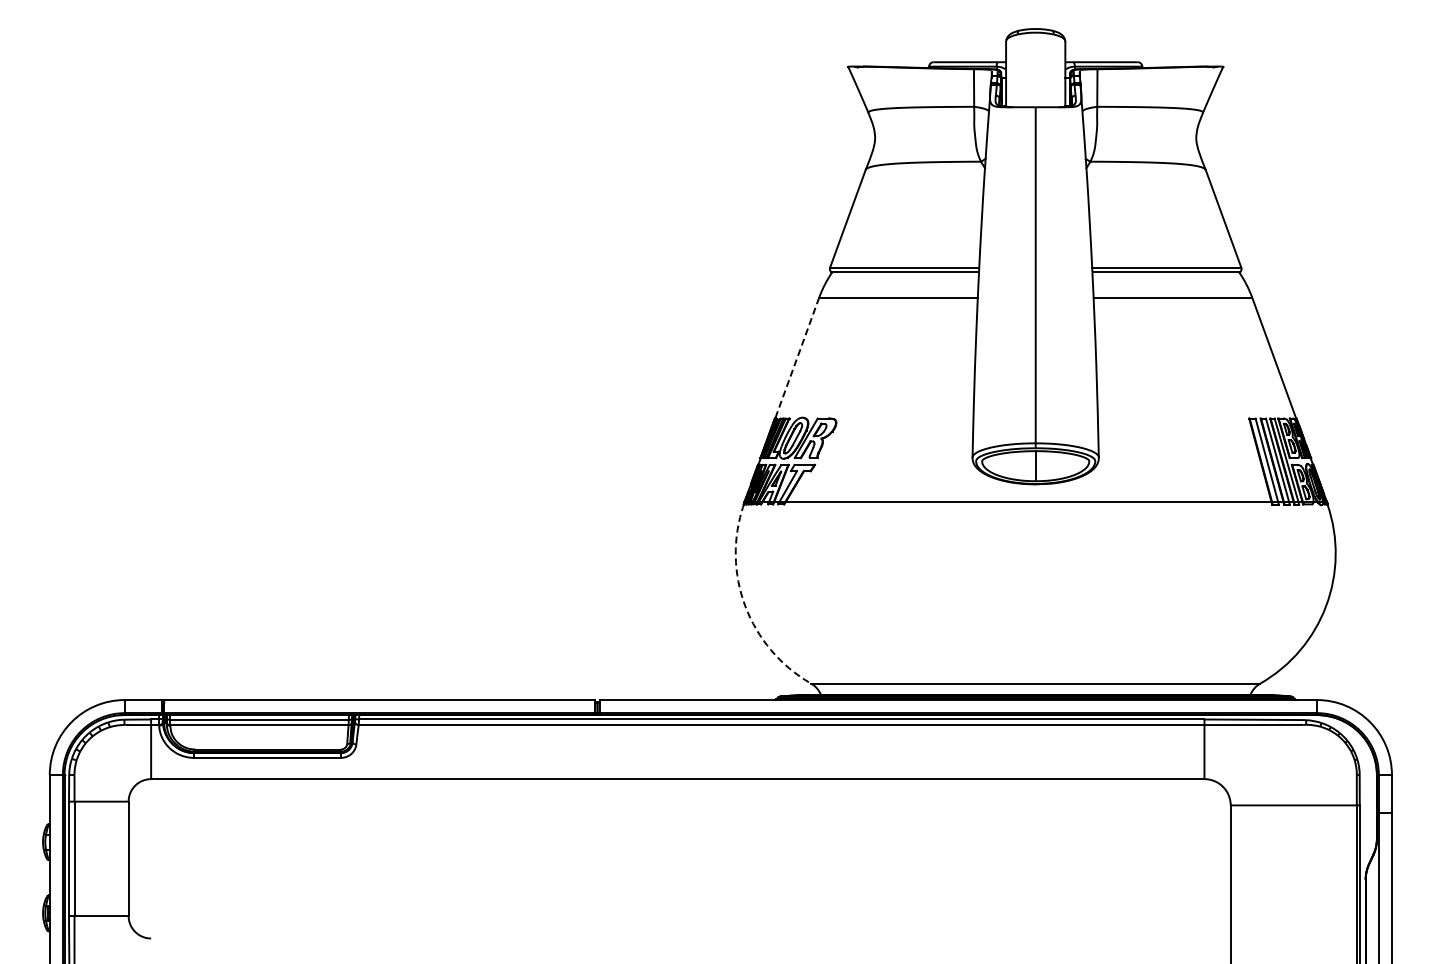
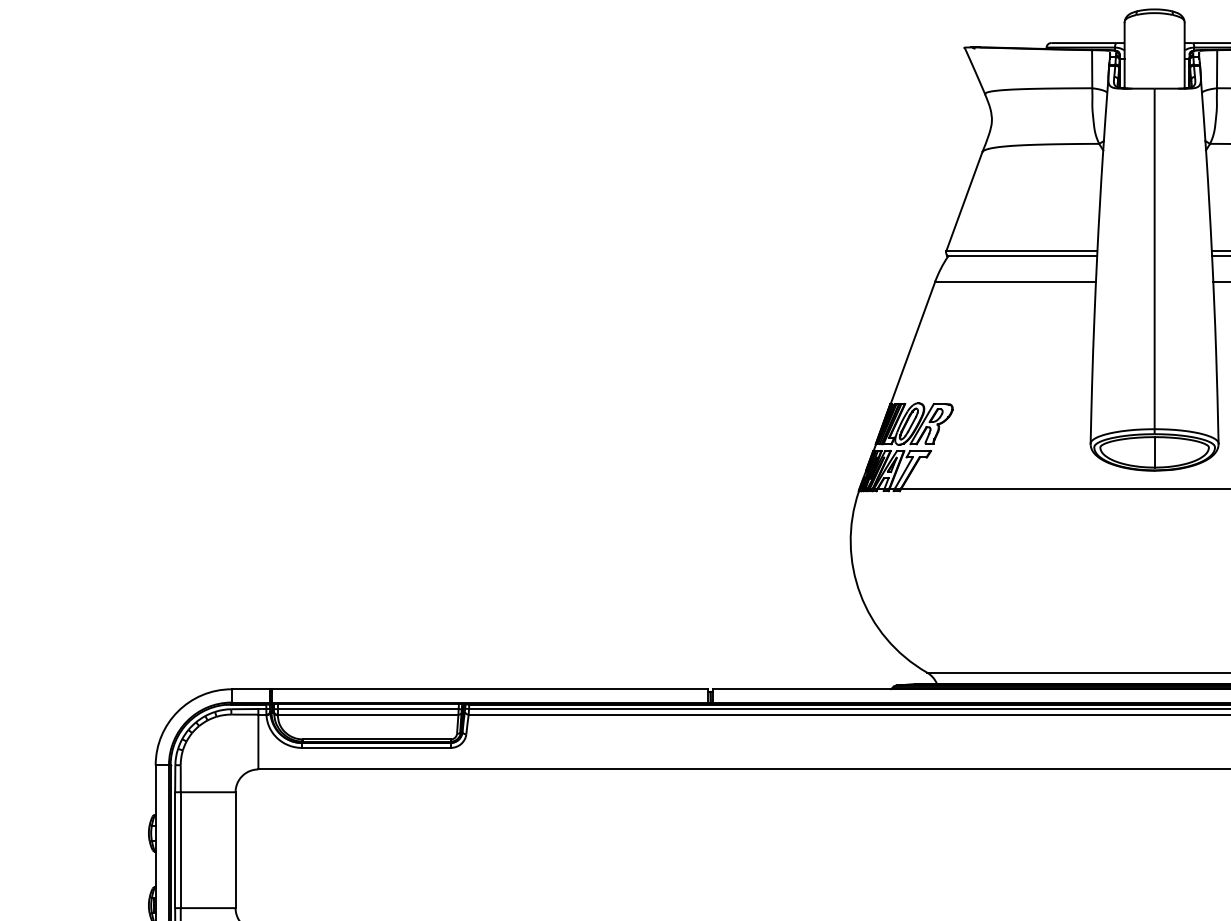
line: (797, 358) -> (913, 343), dashed -> solid
arc: (745, 606) -> (860, 594), dashed -> solid

